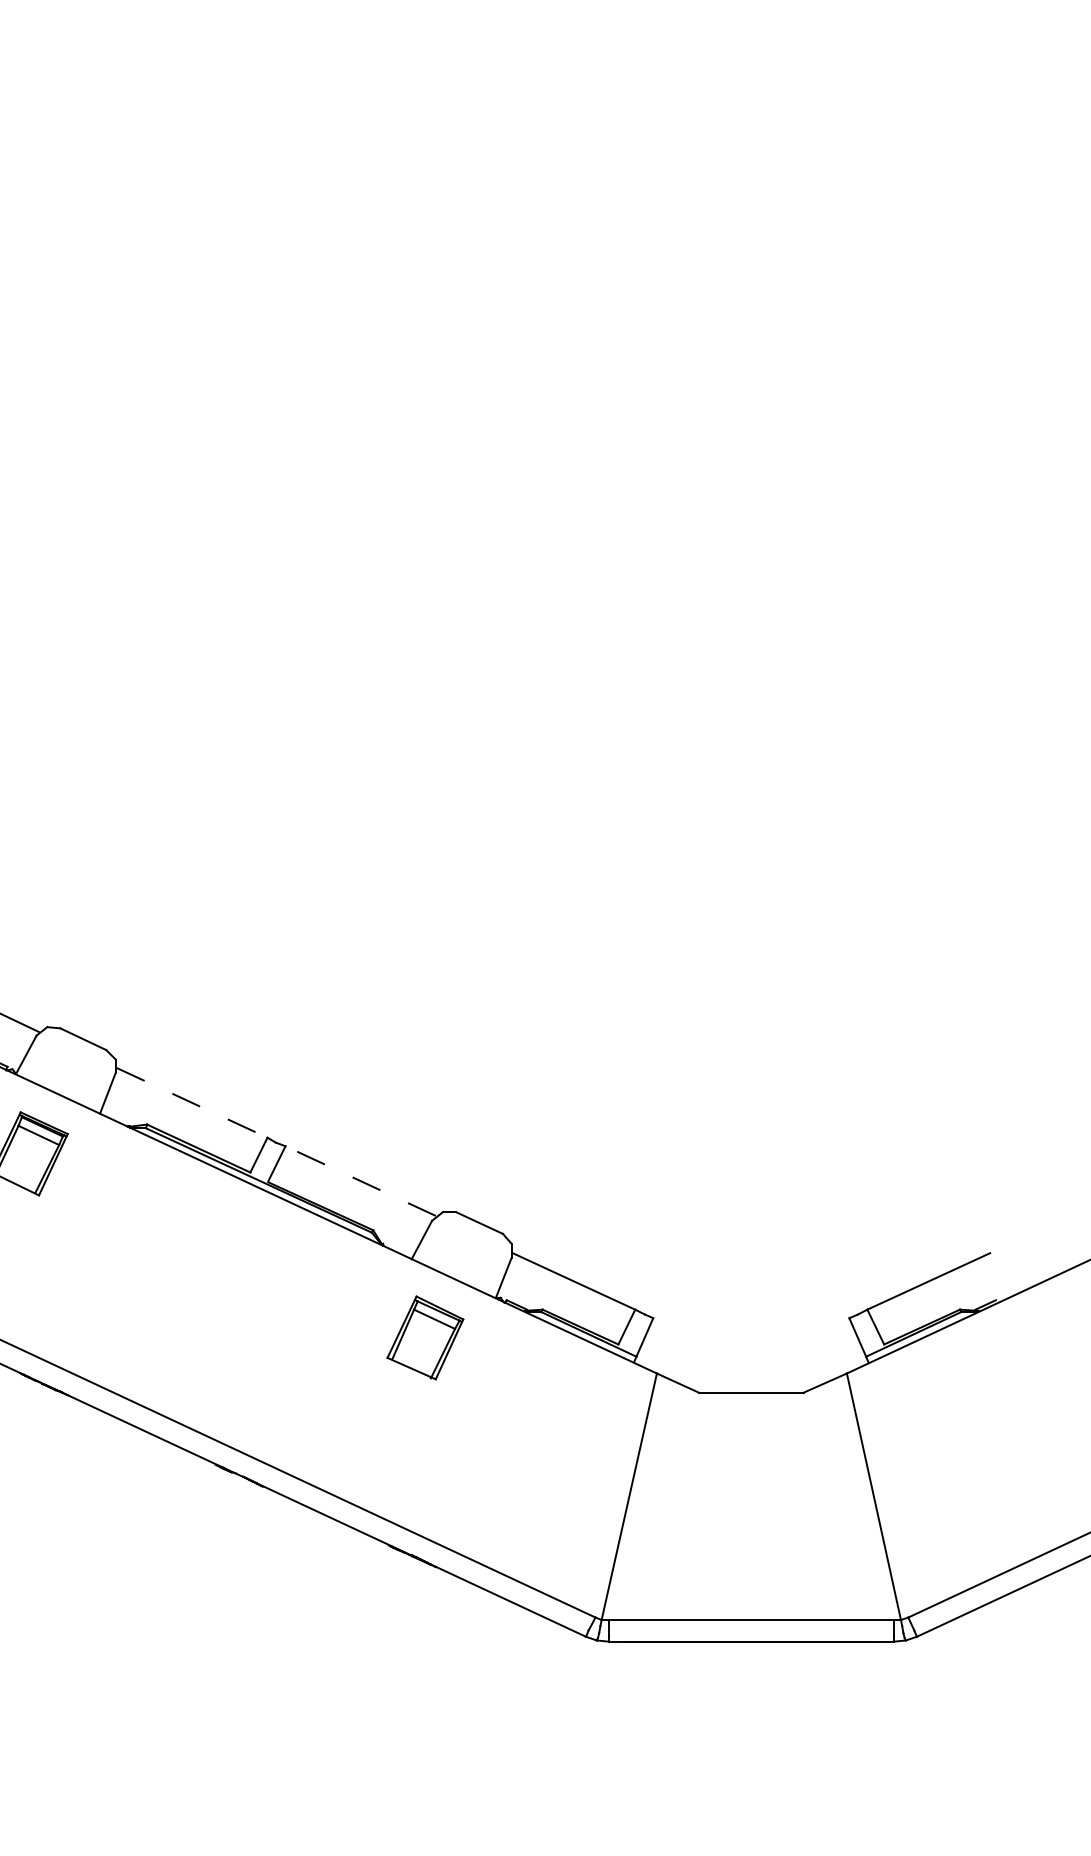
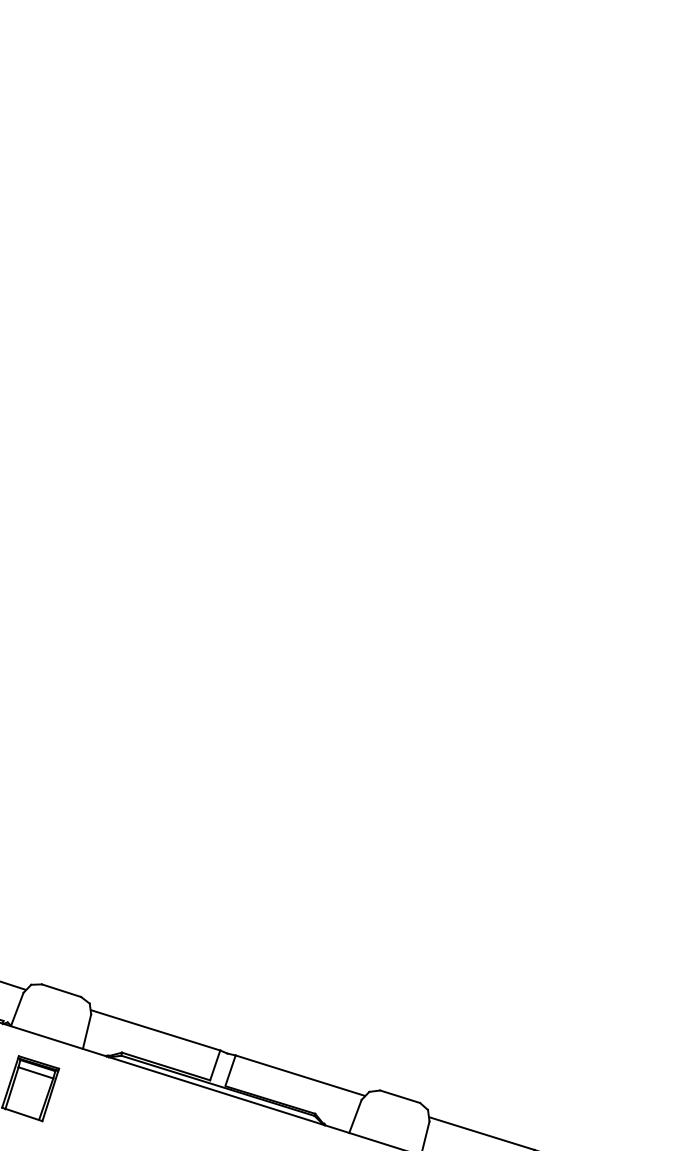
line: (192, 1102) -> (156, 1030), dashed -> solid
line: (360, 1181) -> (299, 1075), dashed -> solid

